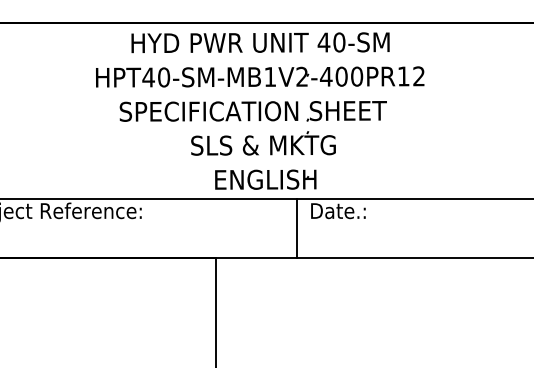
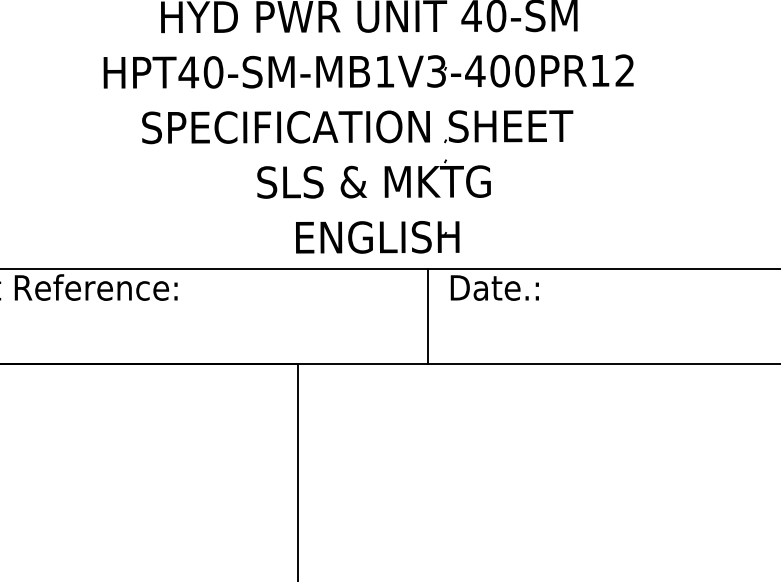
text: (301, 76) -> (435, 70), HPT40-SM-MB1V2-400PR12 -> HPT40-SM-MB1V3-400PR12

